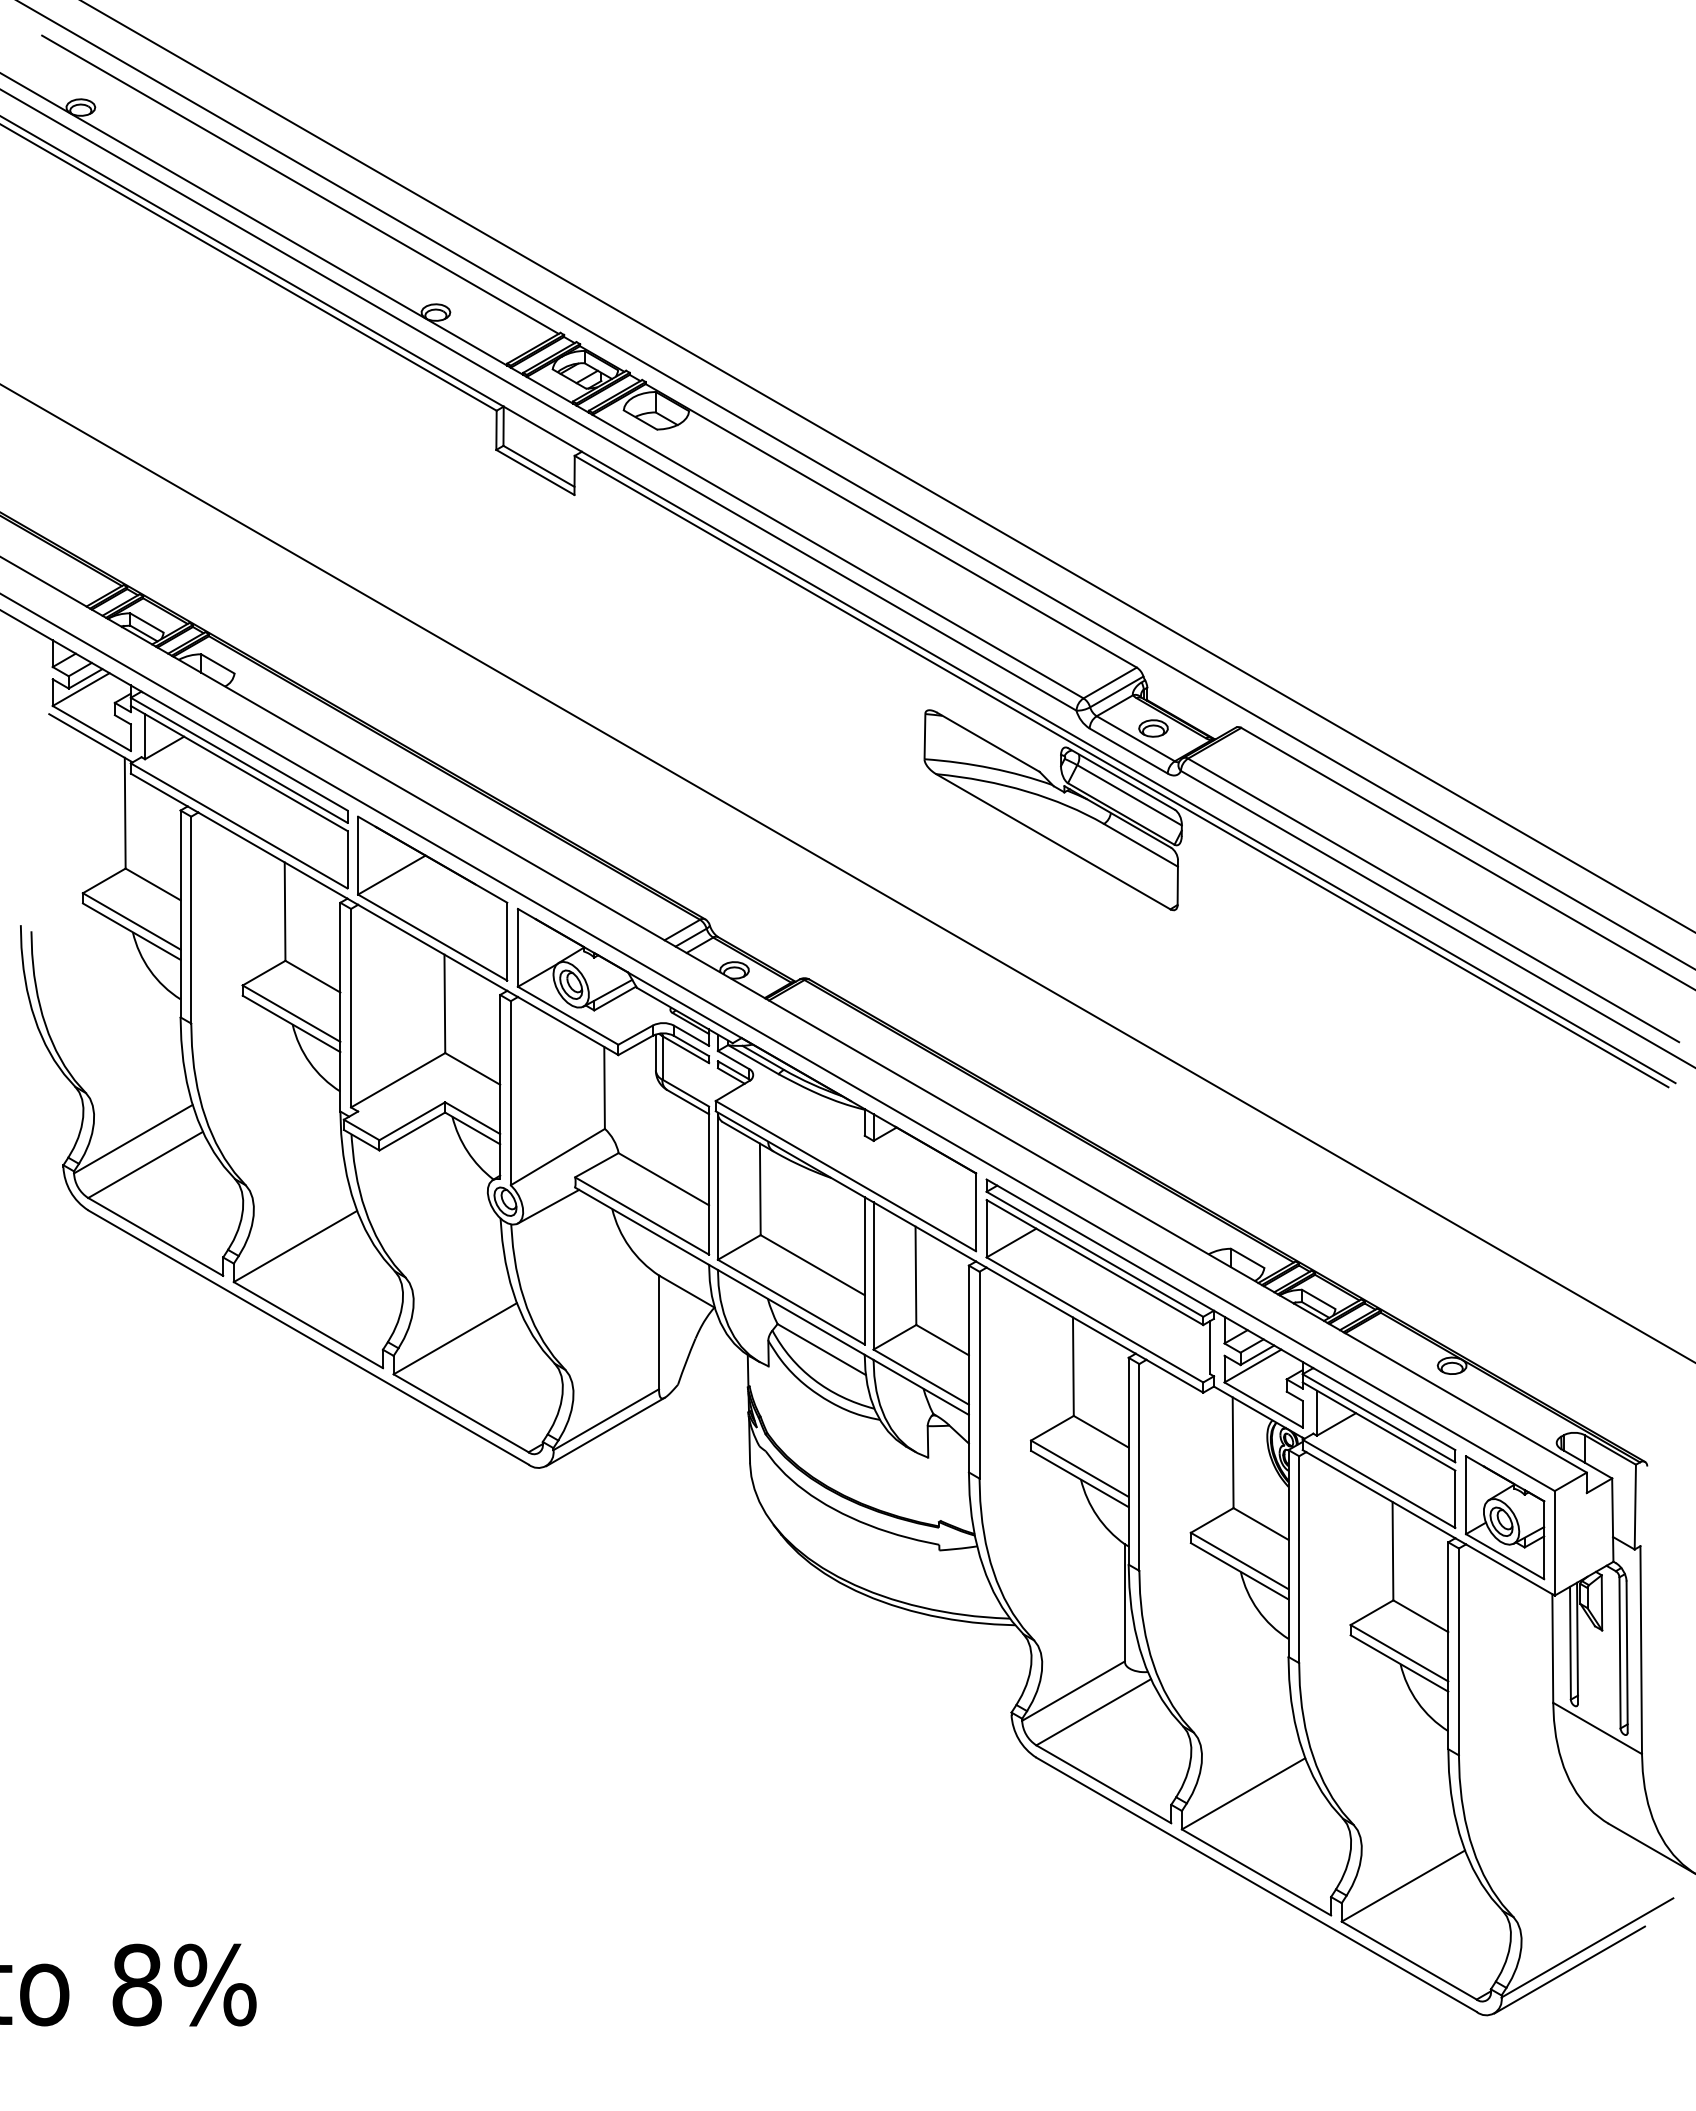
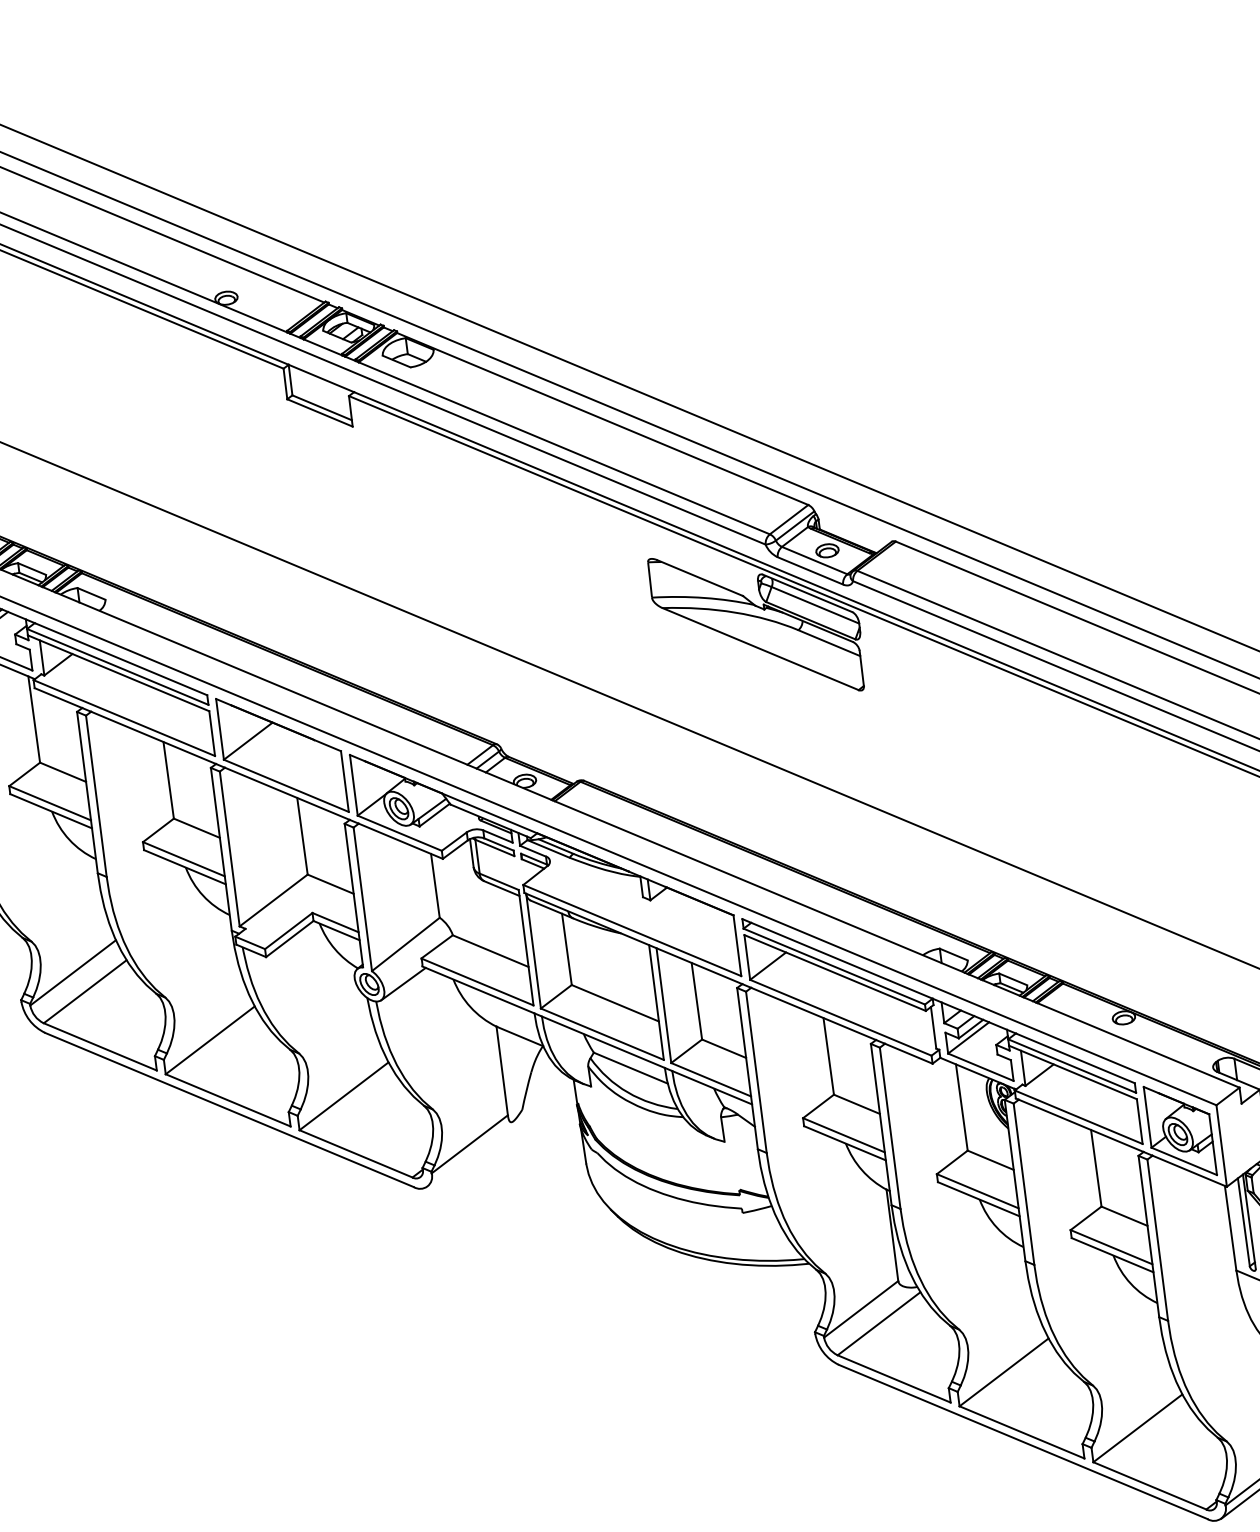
line: (605, 1431) -> (470, 1153), removed

